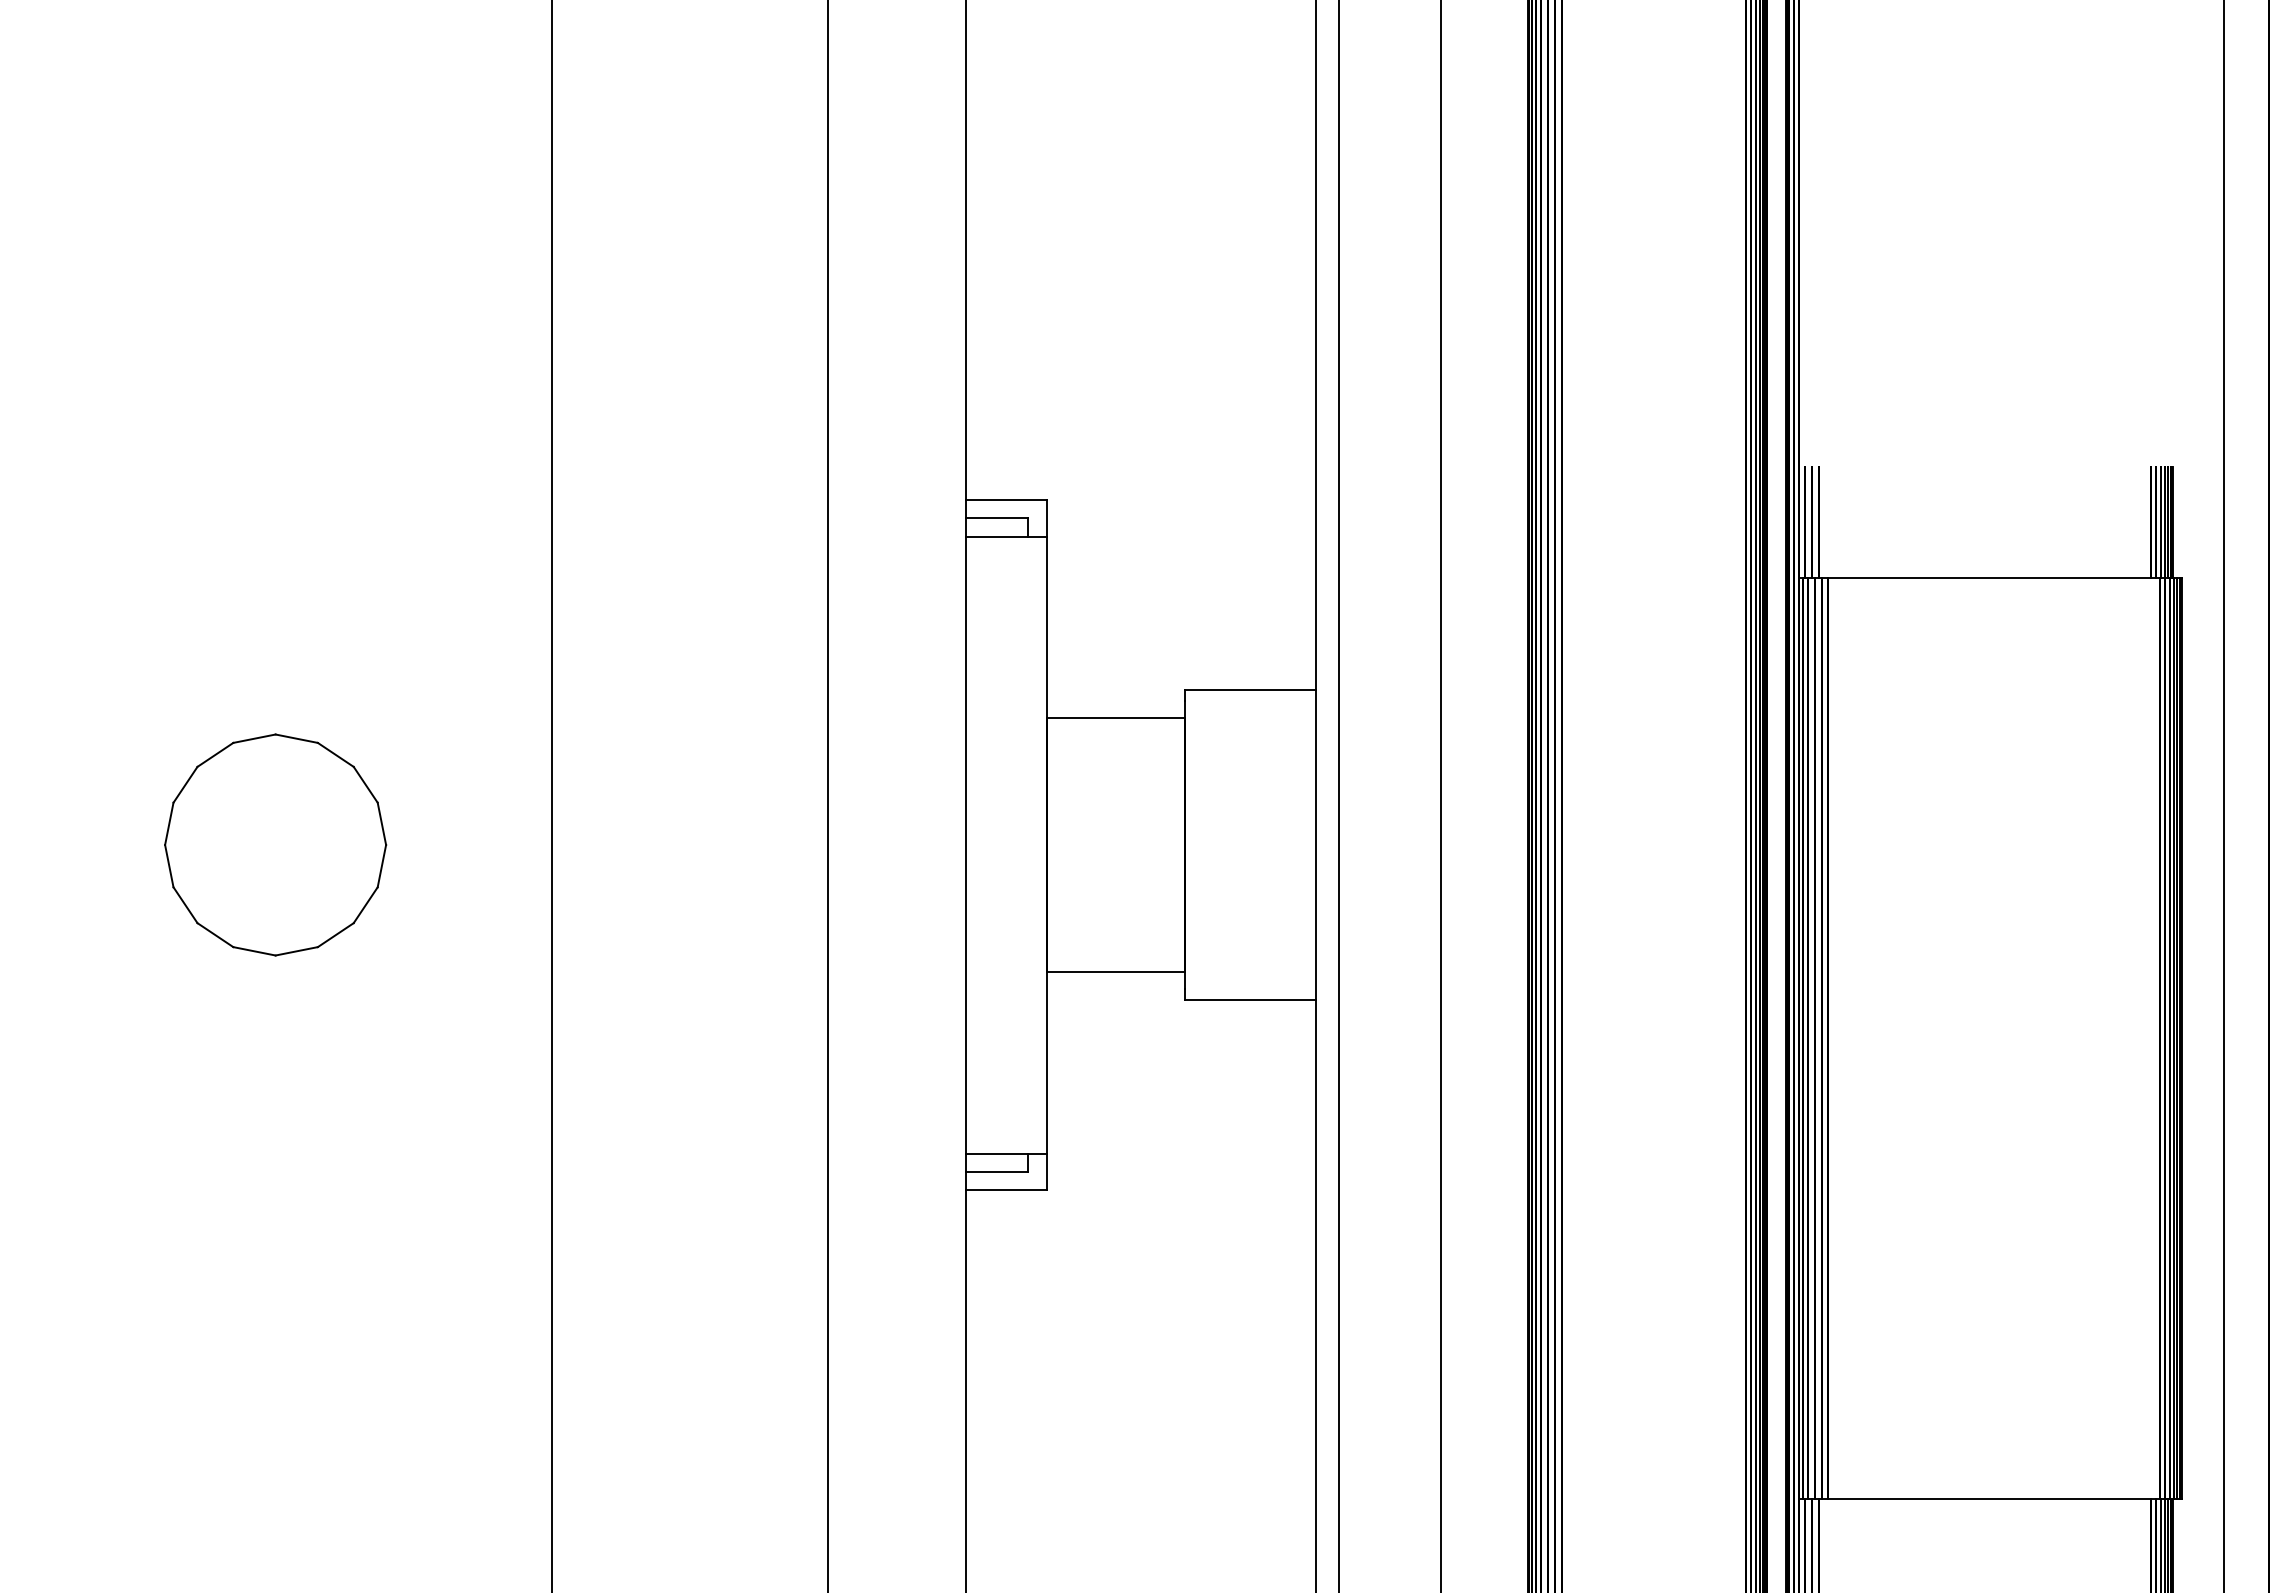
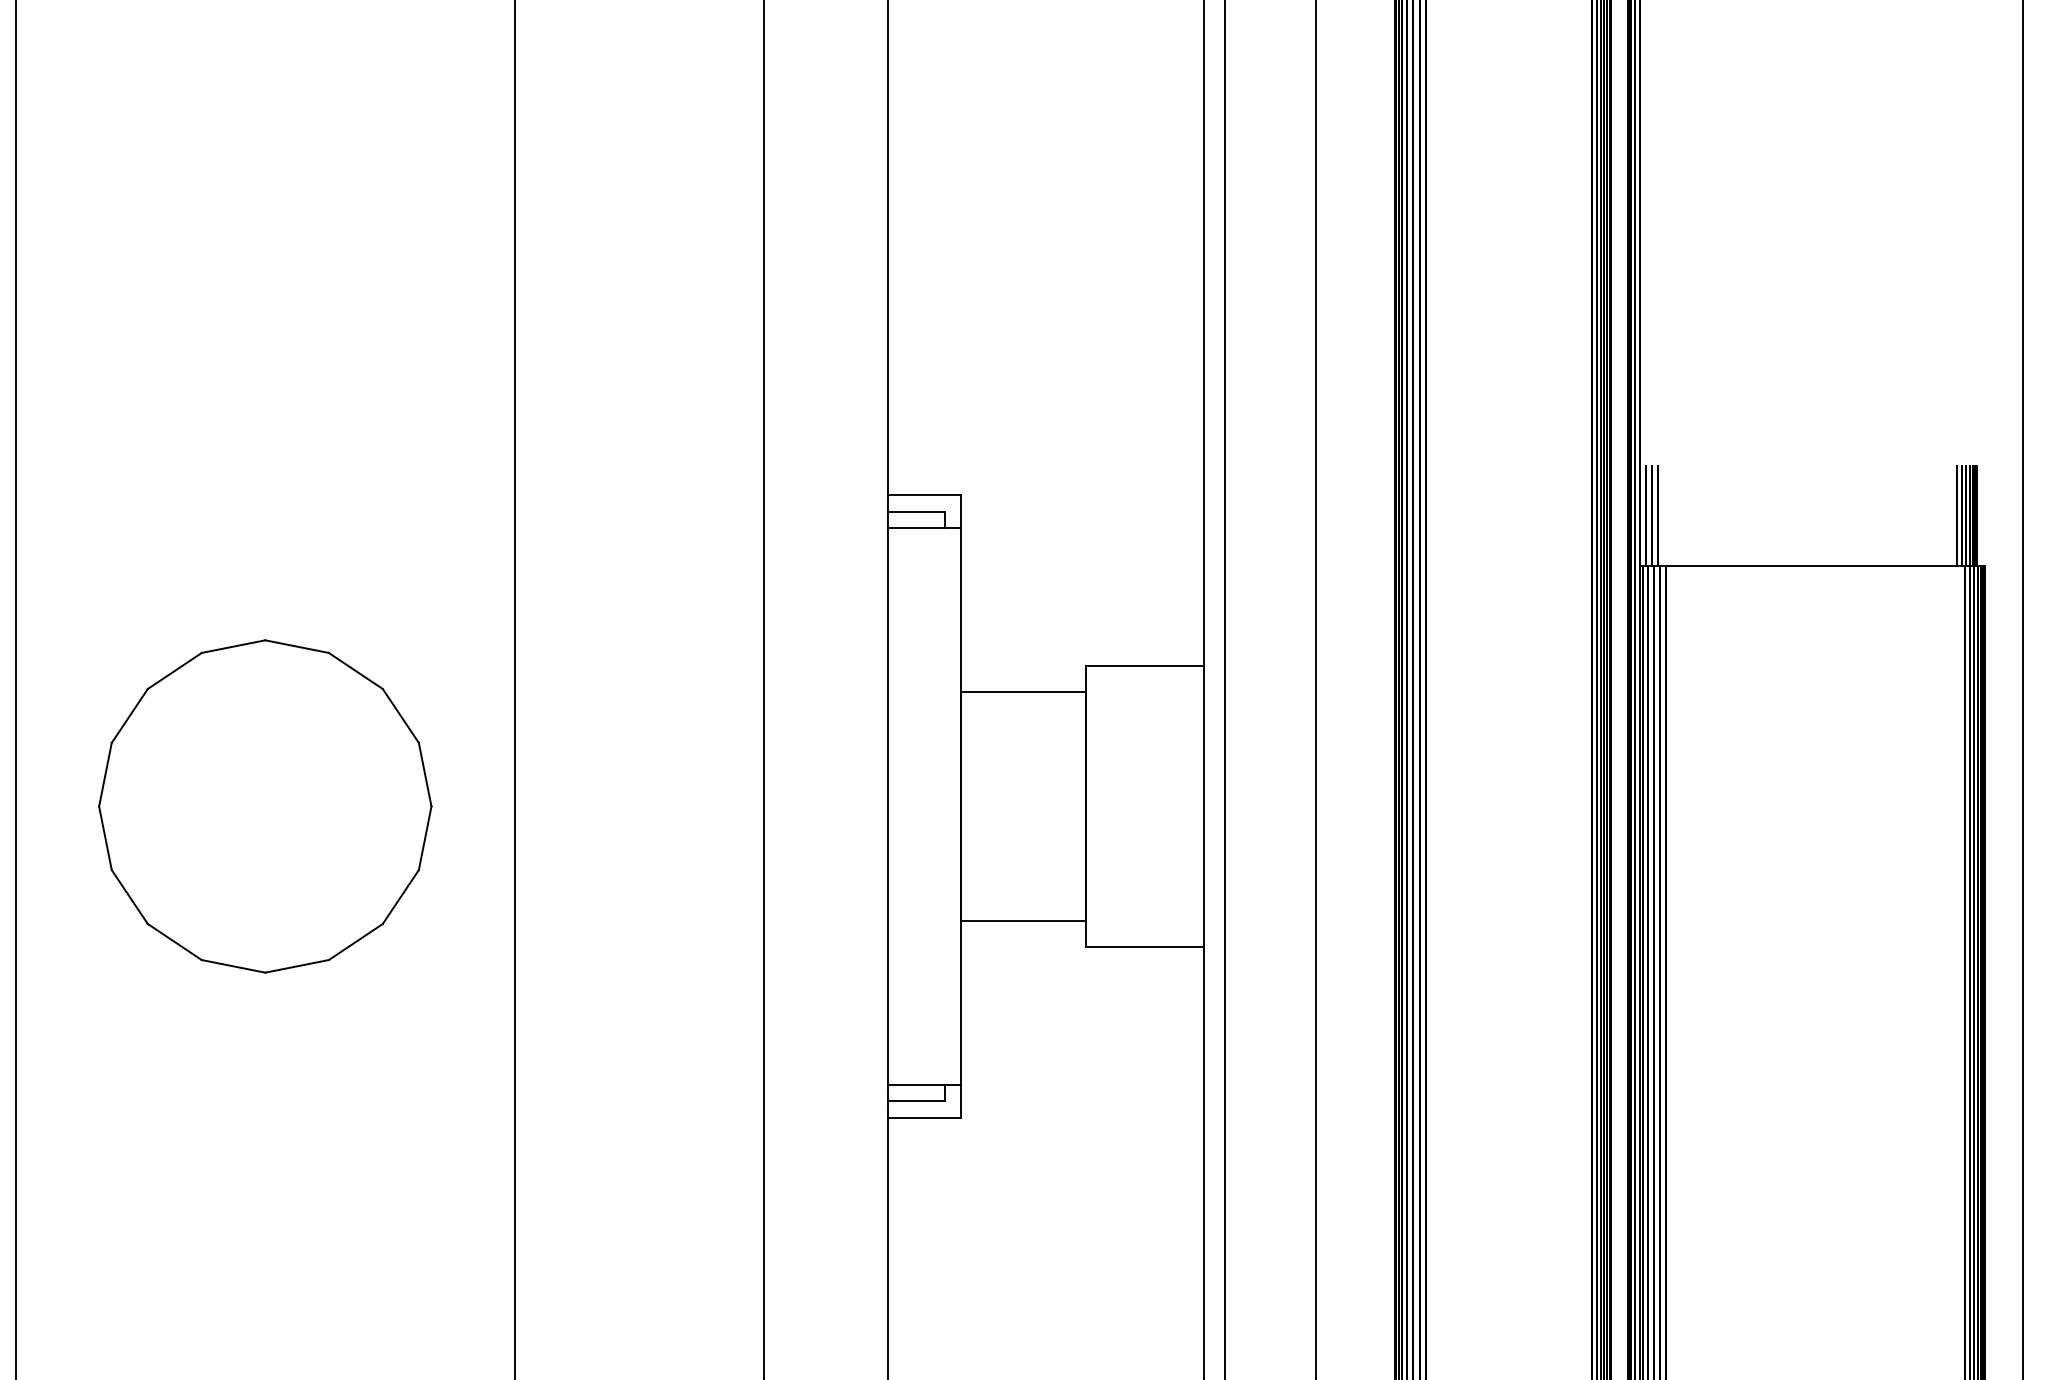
part: (275, 844) -> (265, 806), size x1.67

